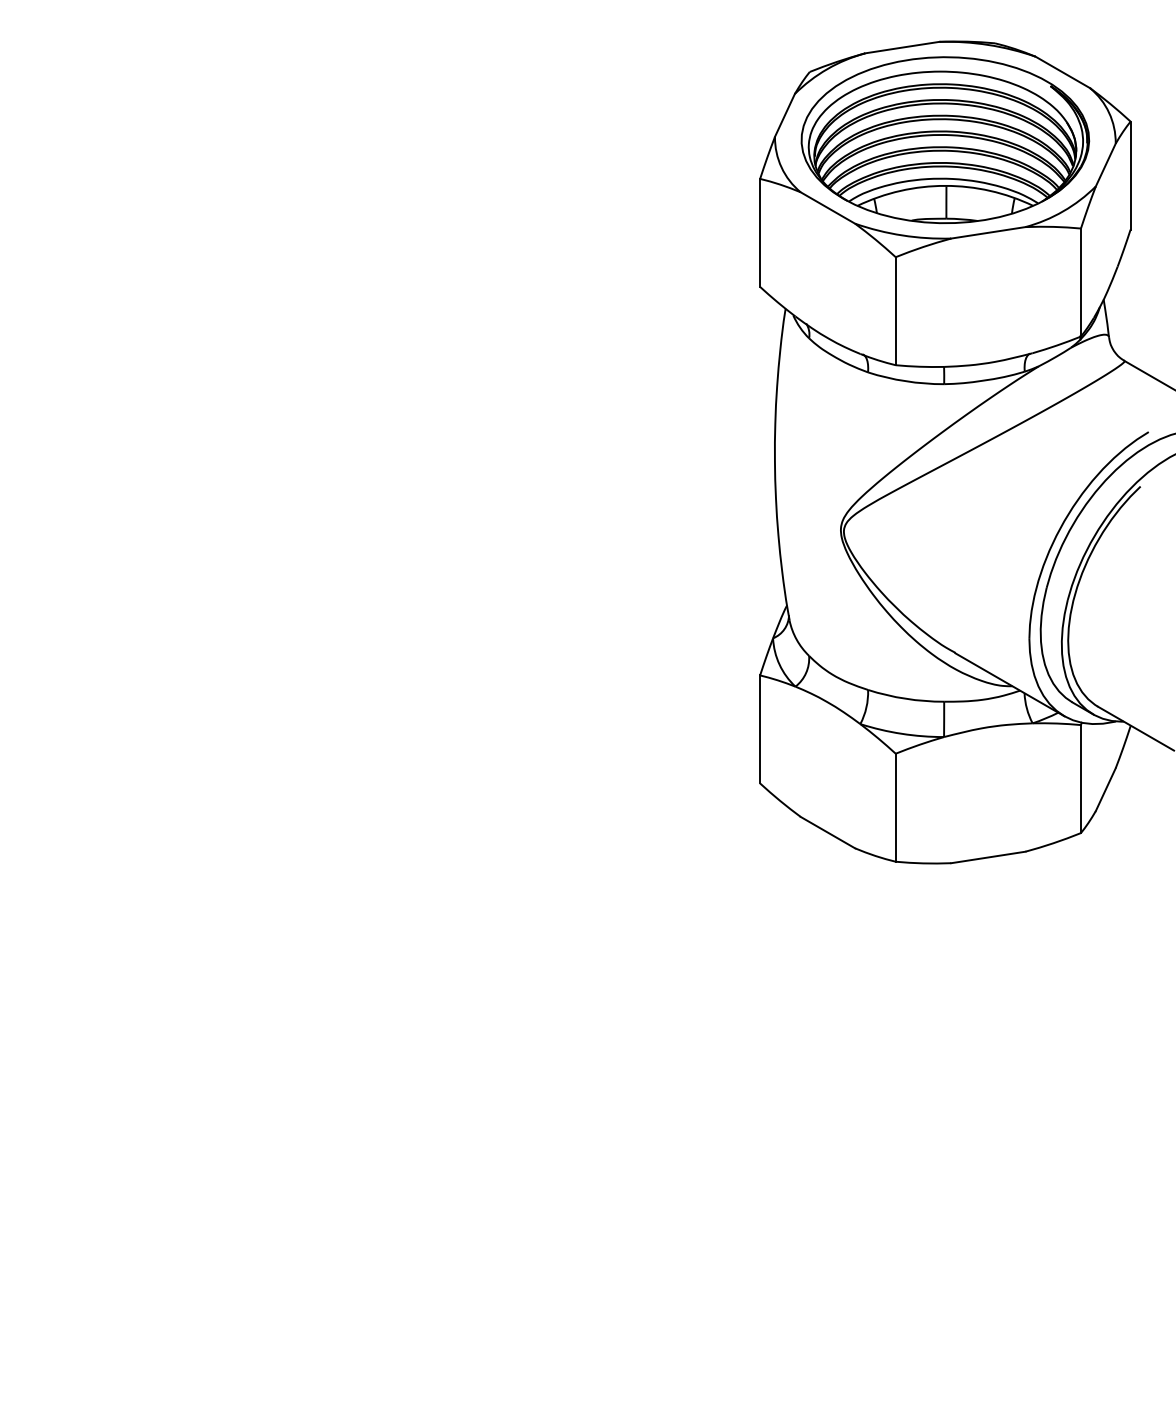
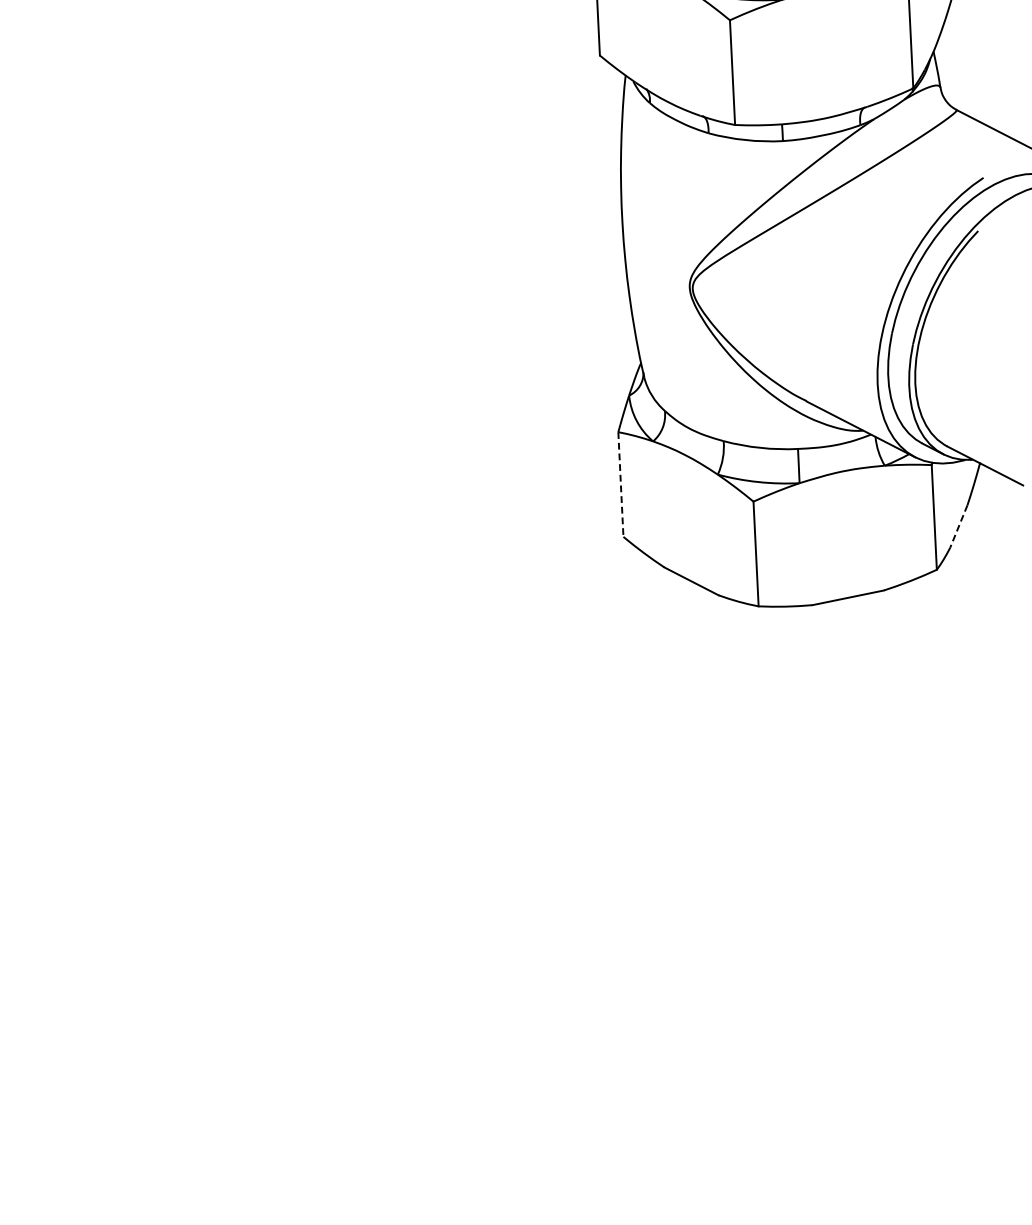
line: (760, 729) -> (621, 484), solid -> dashed
line: (1105, 789) -> (958, 526), solid -> dashed

